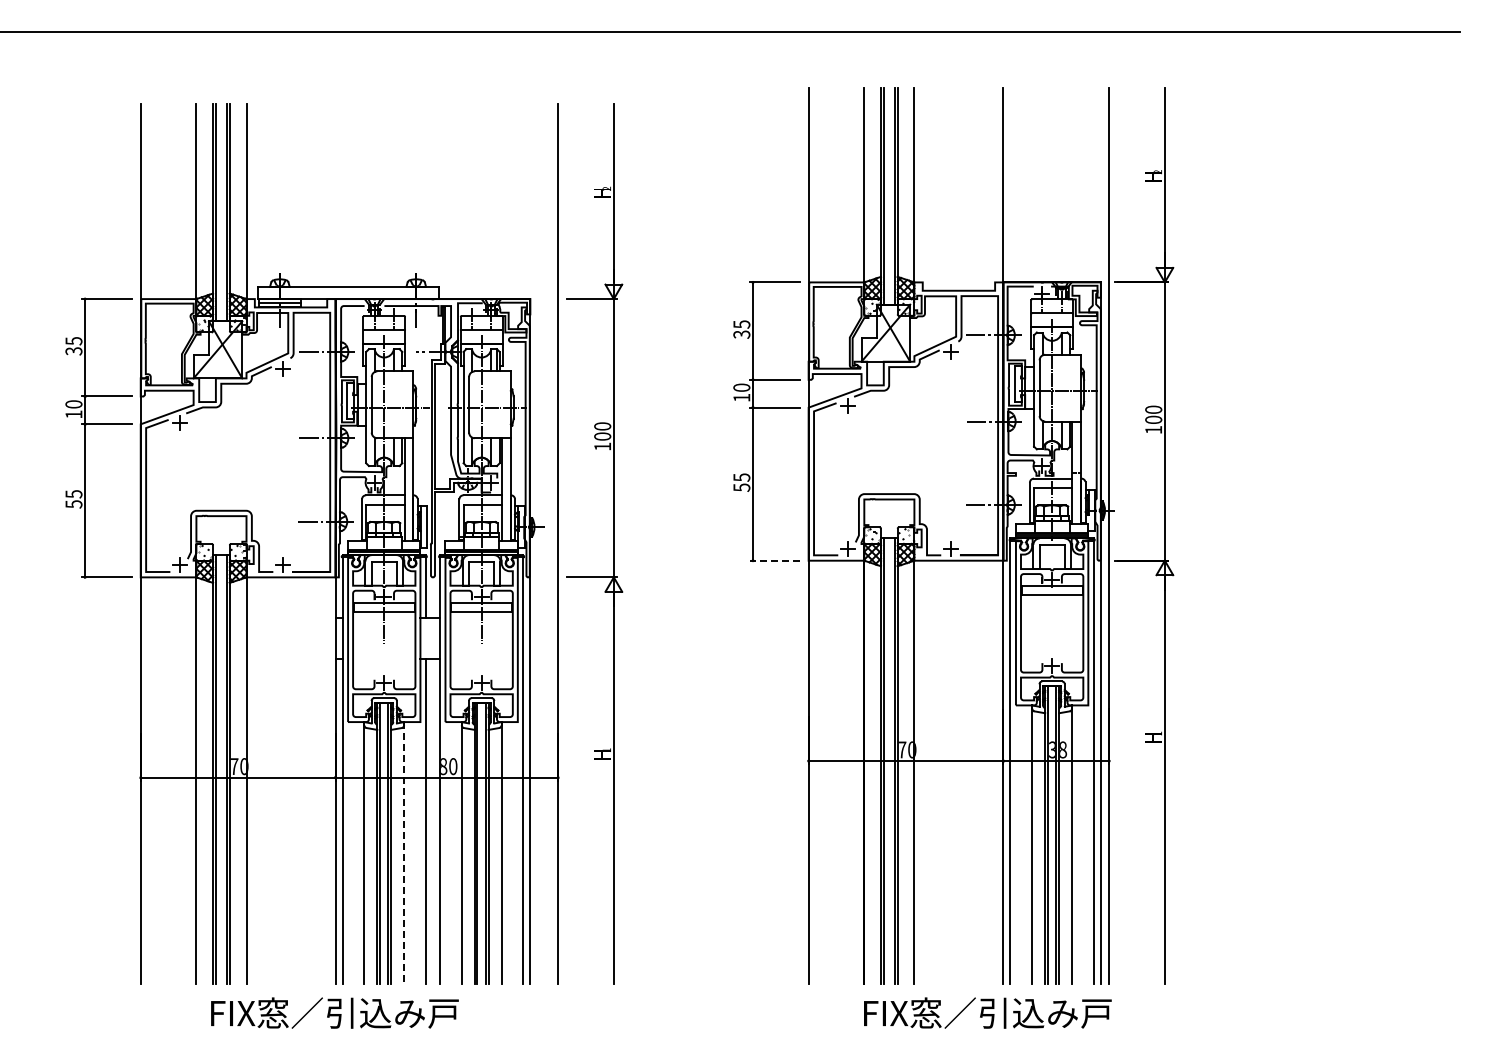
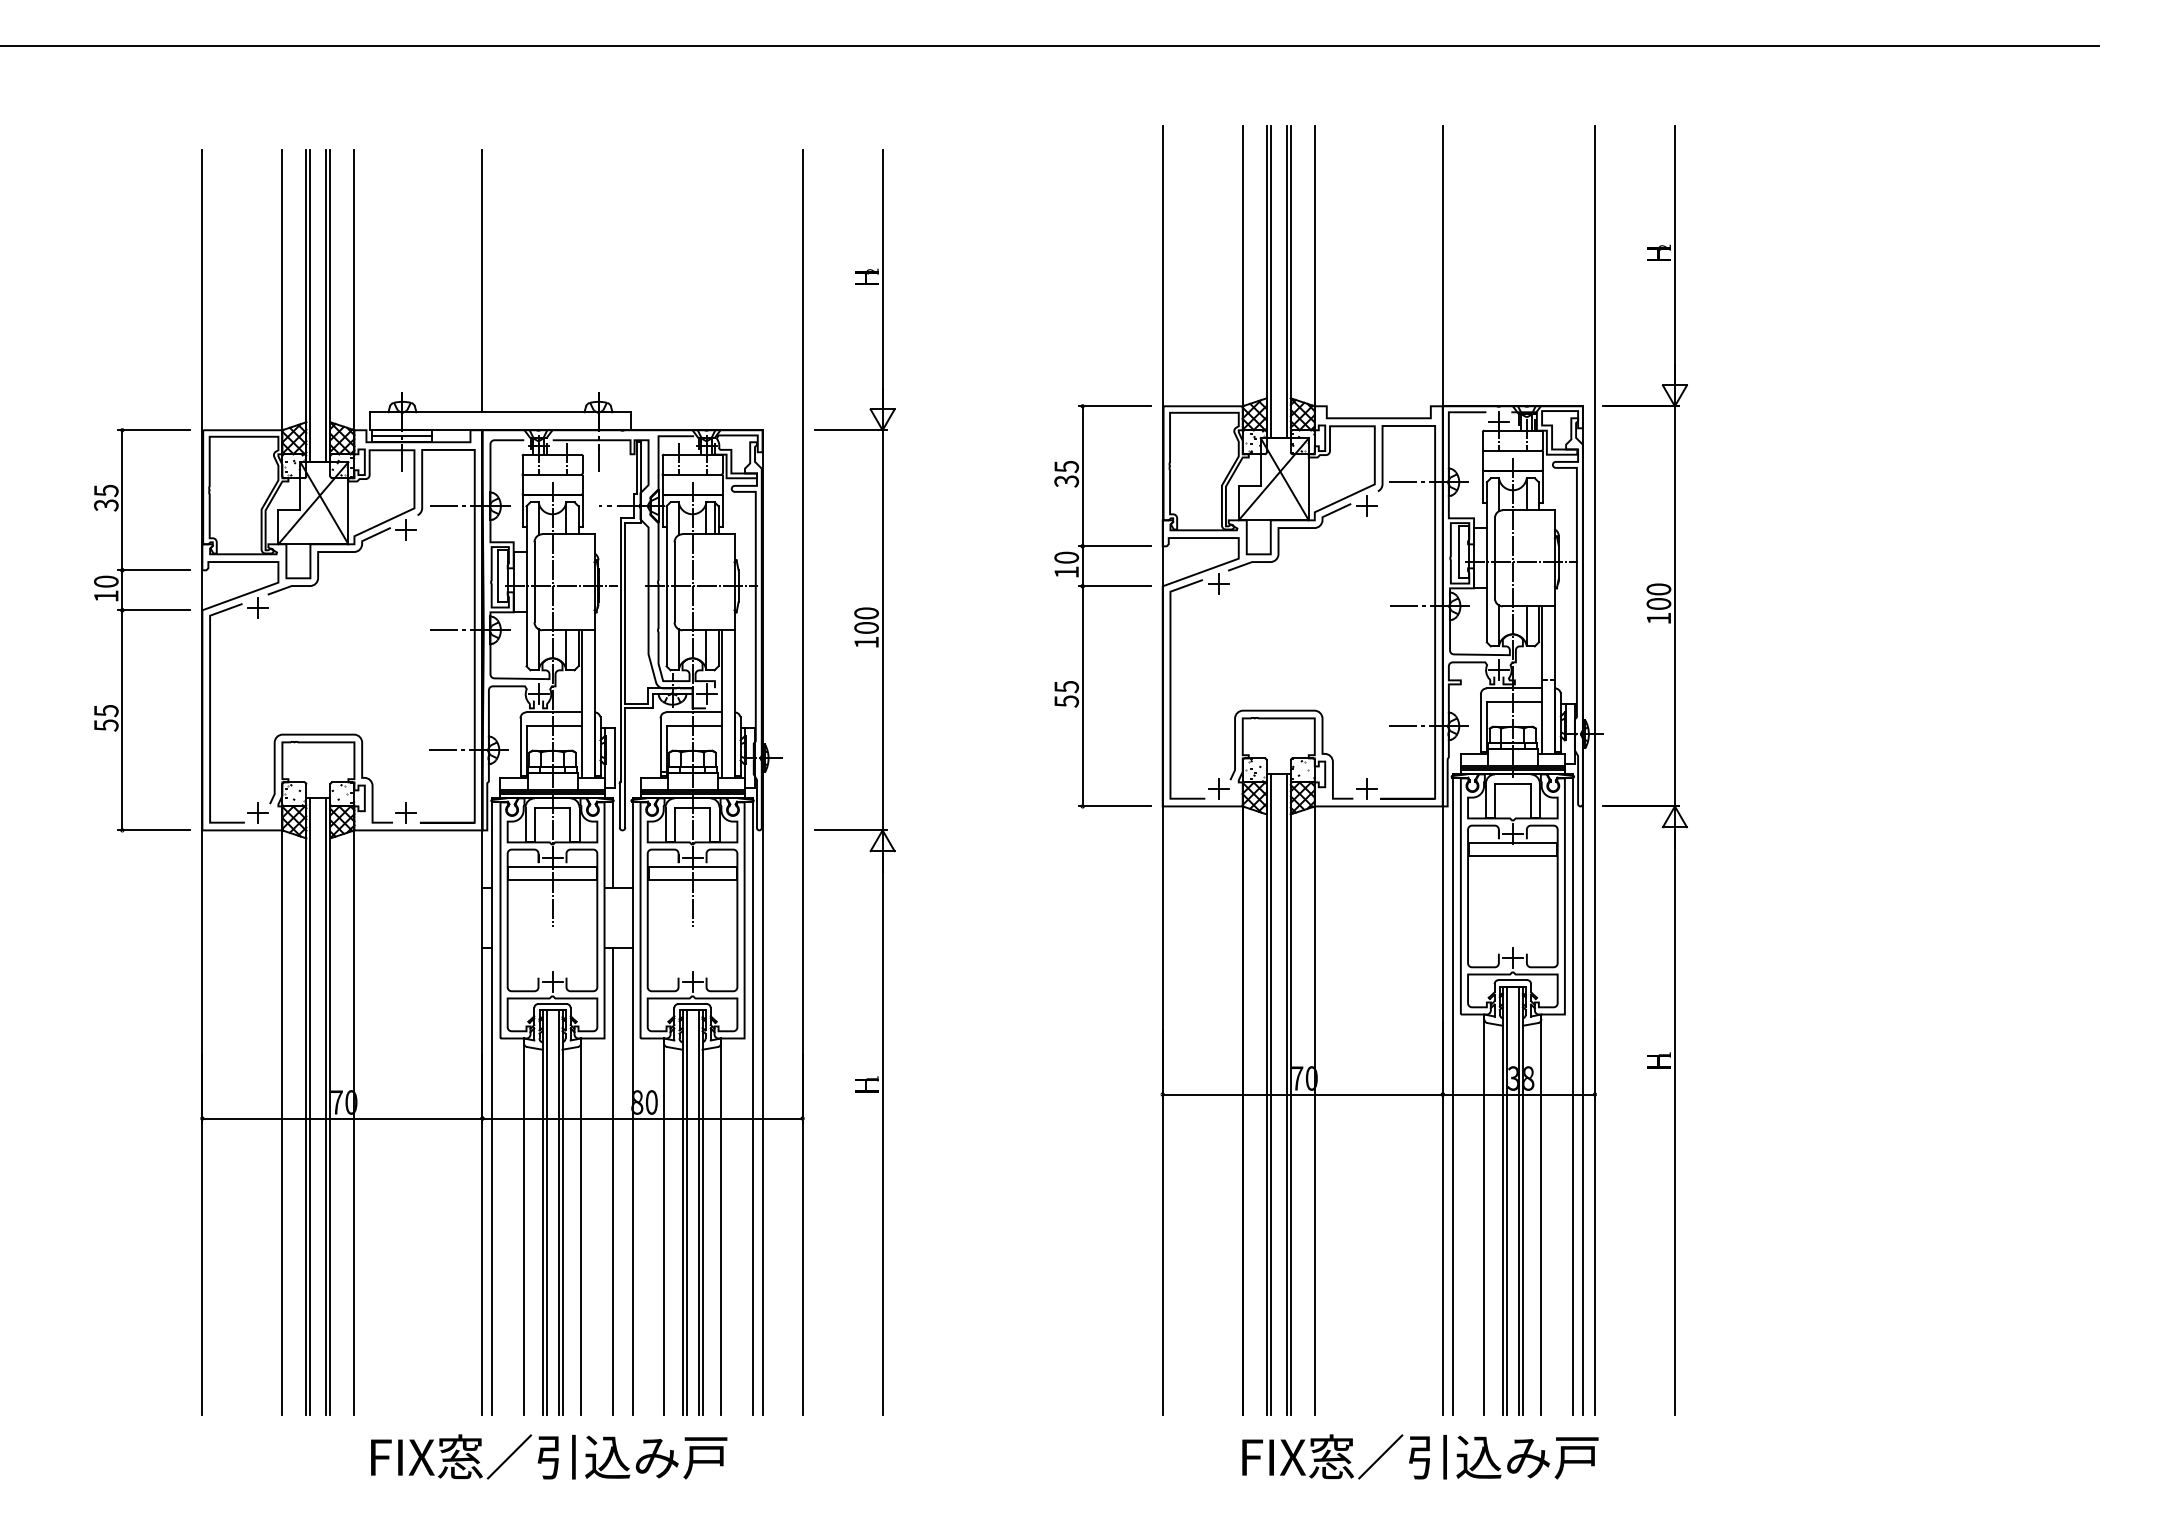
line: (335, 195) -> (482, 281), added
line: (774, 560) -> (1113, 806), dashed -> solid
line: (404, 852) -> (581, 1226), dashed -> solid
text: (334, 1012) -> (548, 1456), moved

